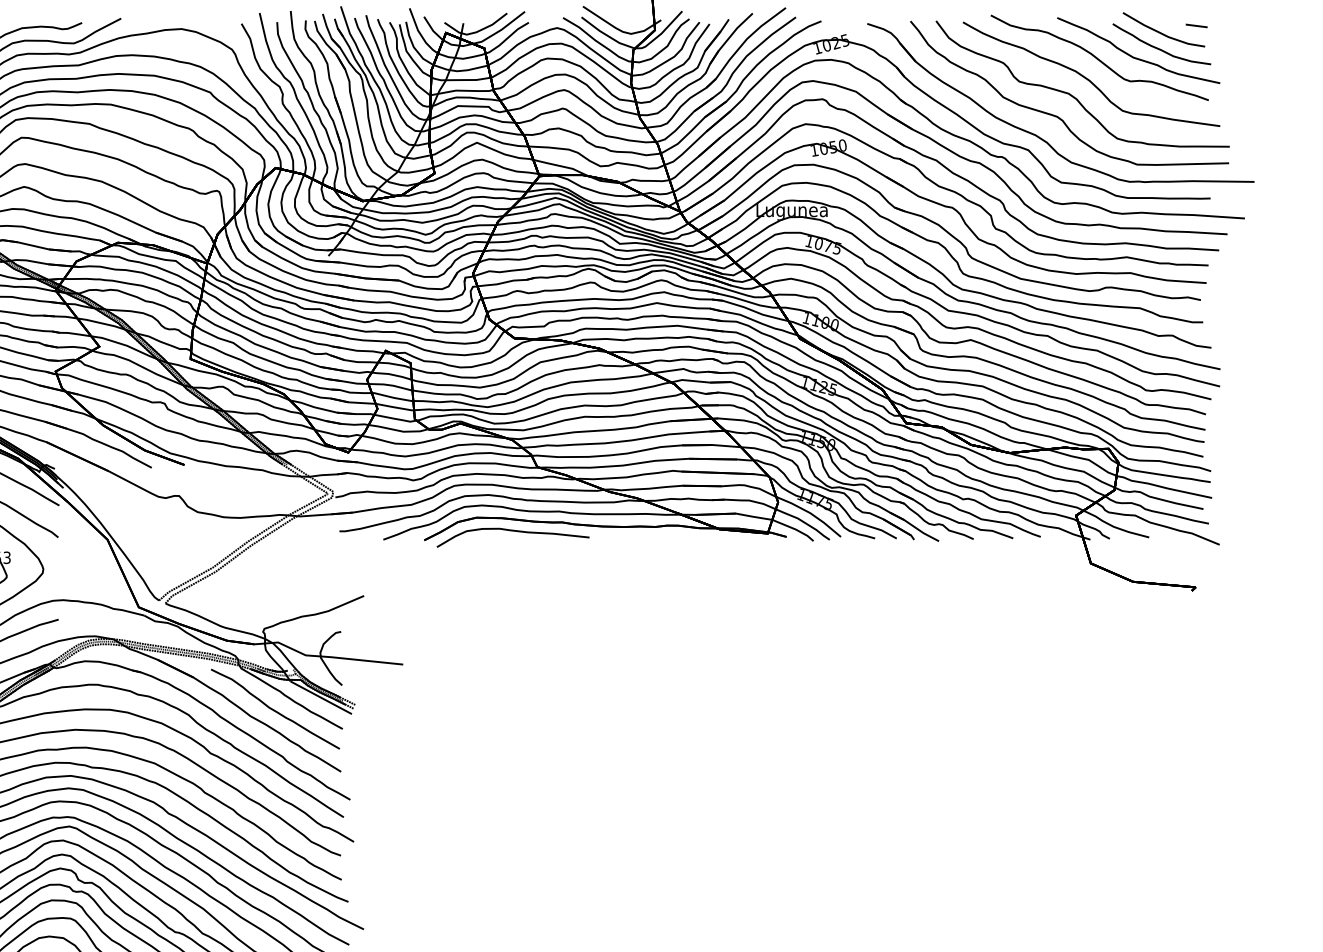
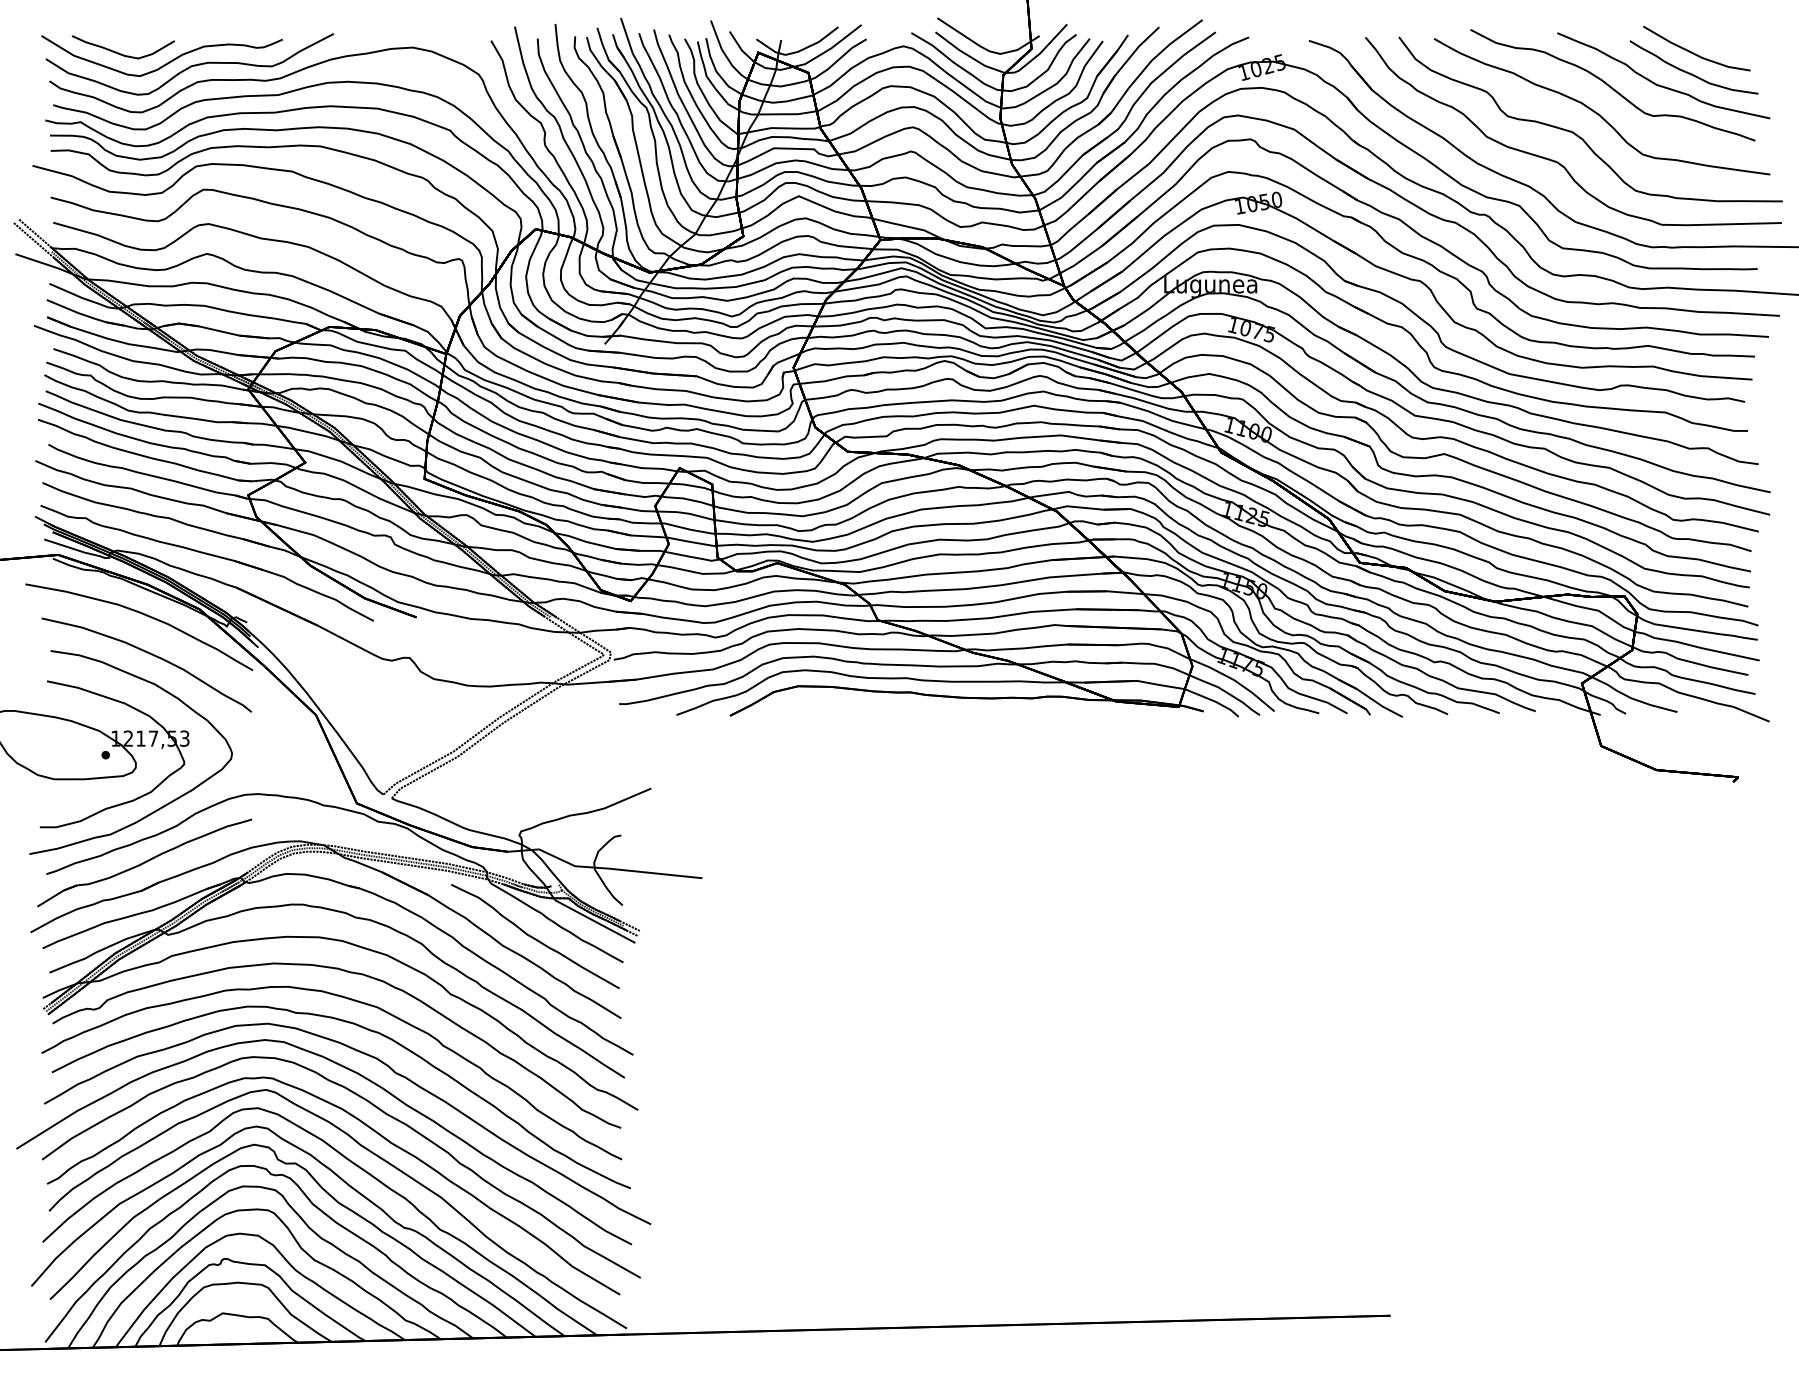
line: (1196, 25) -> (1739, 43), removed
curve: (513, 531) -> (846, 704), removed

